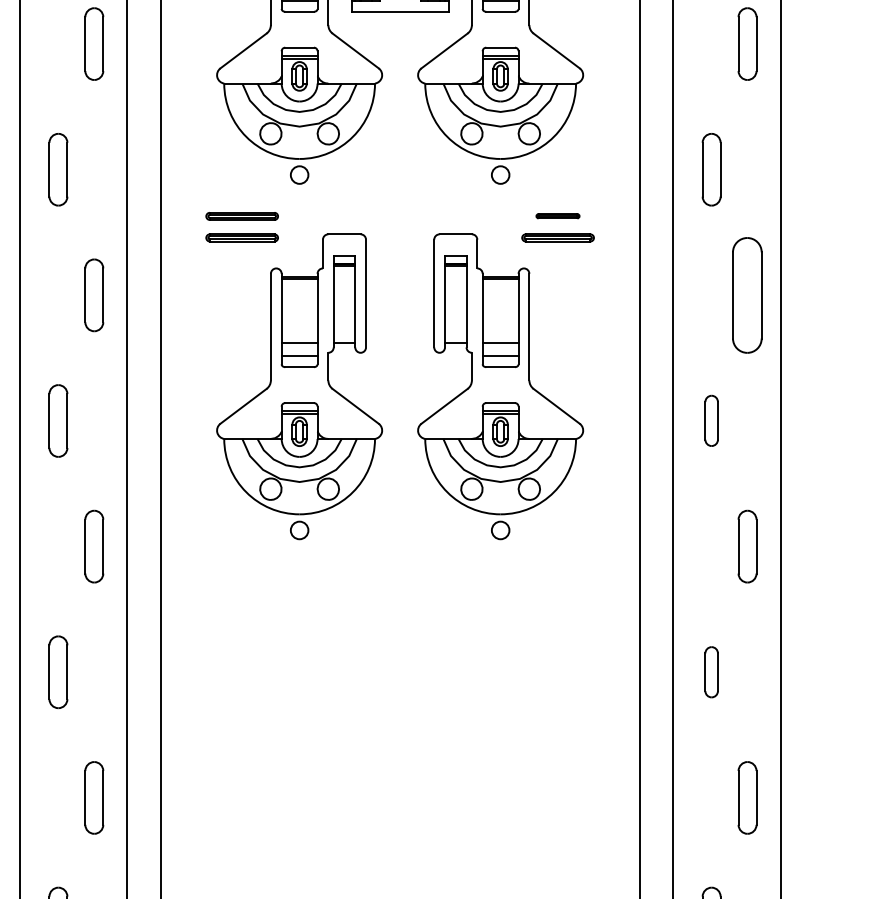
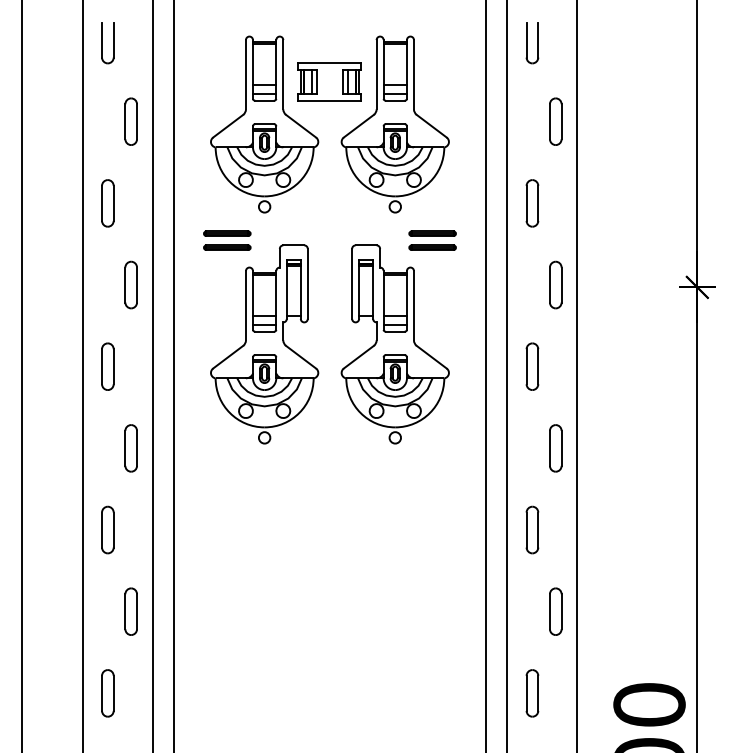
part: (557, 216) -> (432, 233), size x1.67
part: (747, 294) -> (555, 284), size x0.62
part: (711, 420) -> (532, 366), size x1.43
part: (711, 671) -> (532, 529), size x1.43

